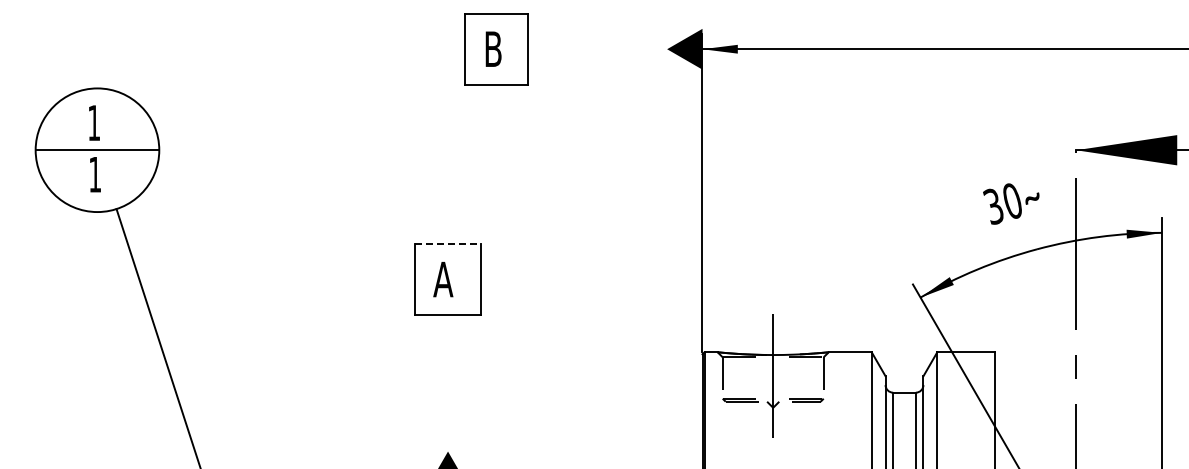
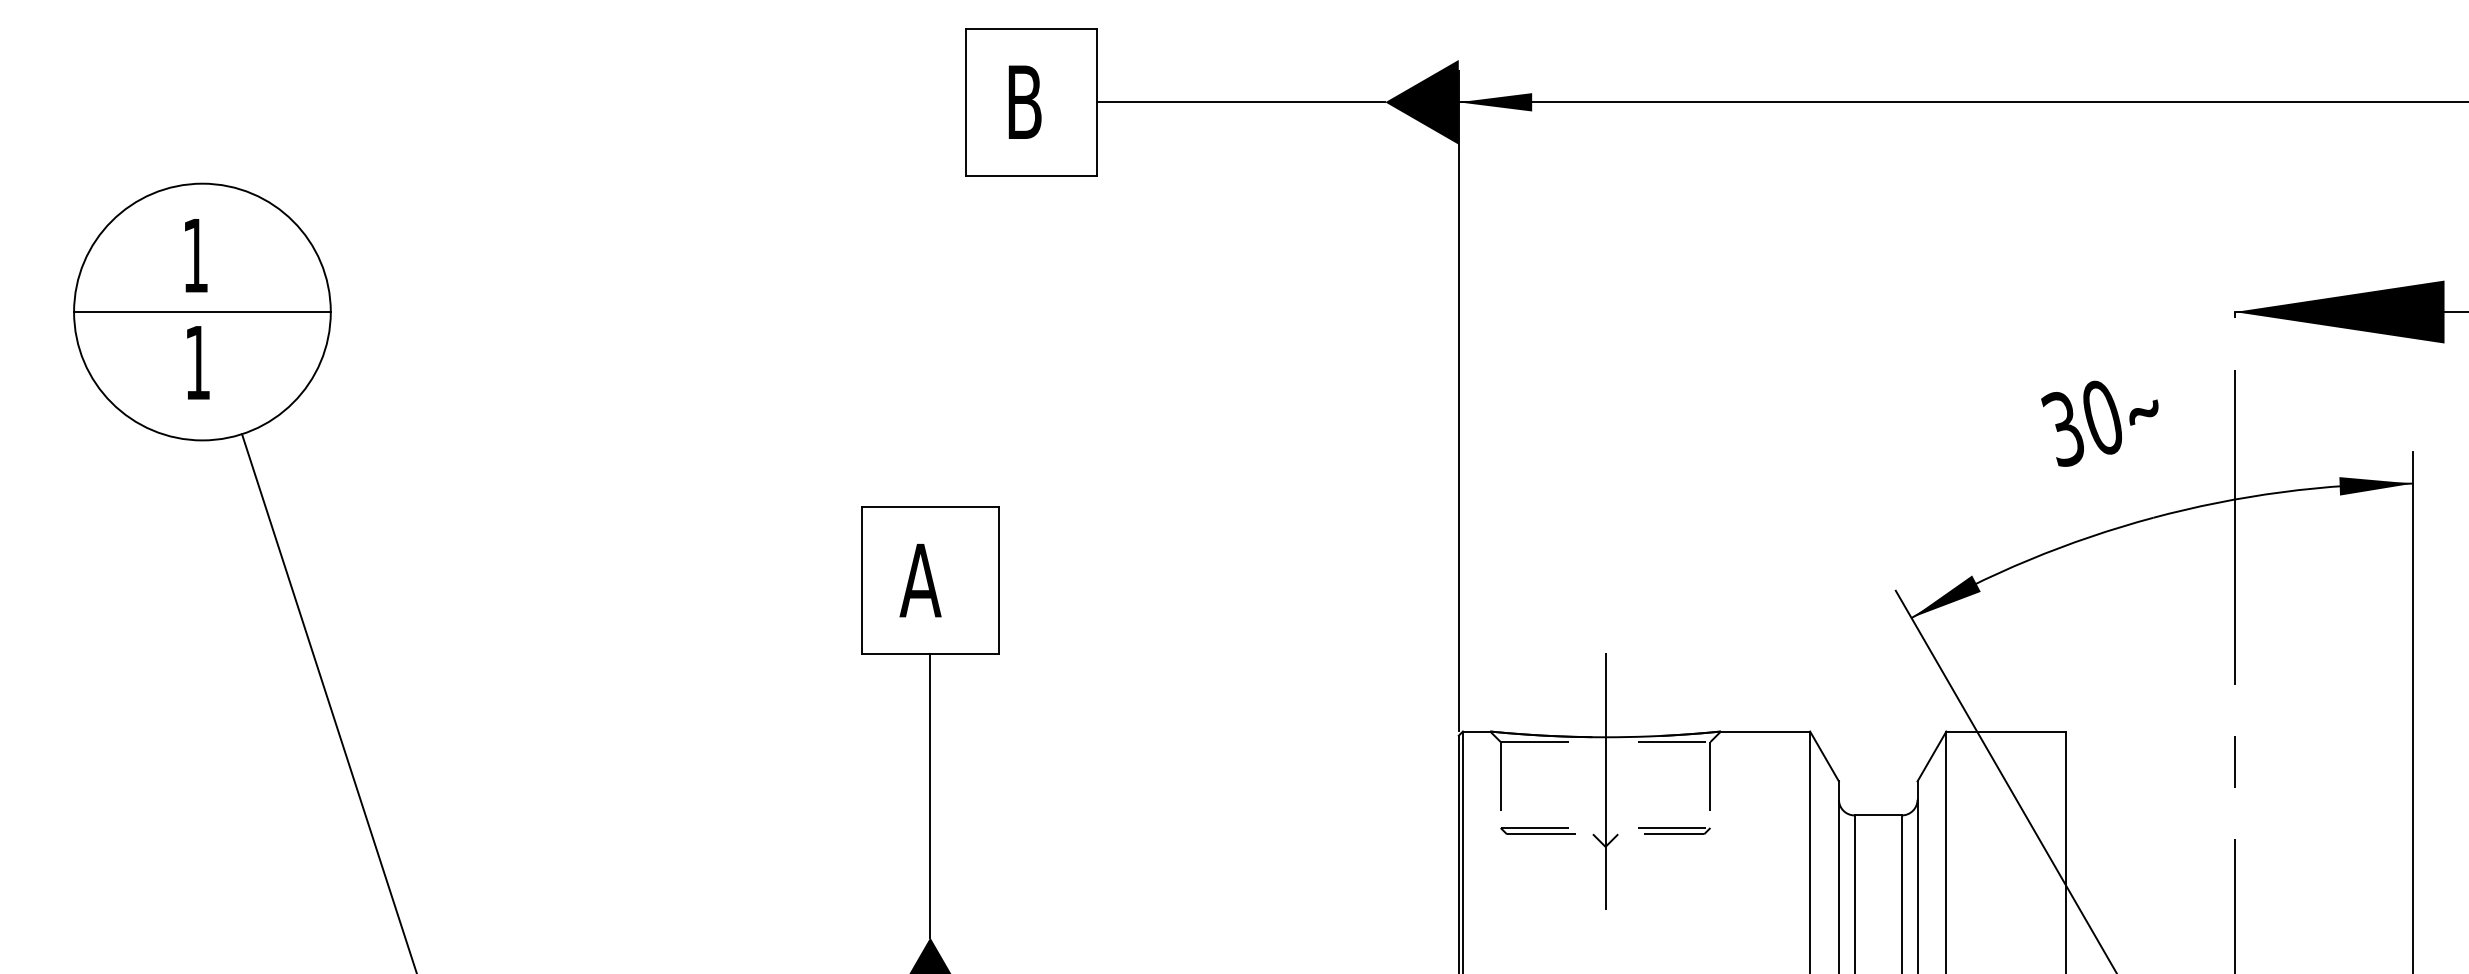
line: (597, 49) -> (1240, 102), added
line: (448, 244) -> (931, 507), dashed -> solid
line: (448, 382) -> (931, 794), added

